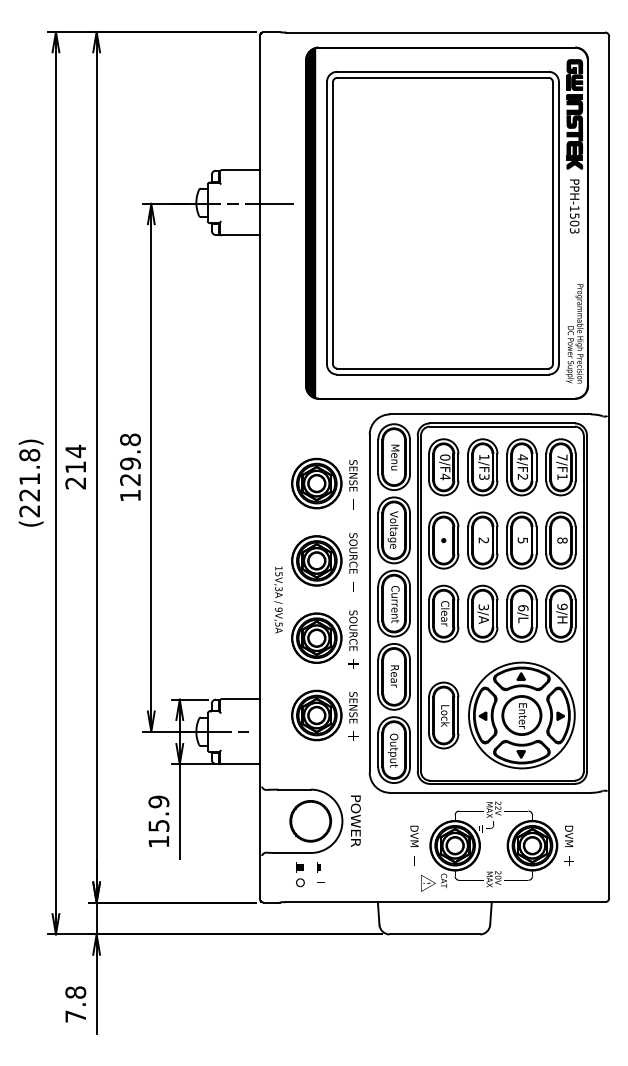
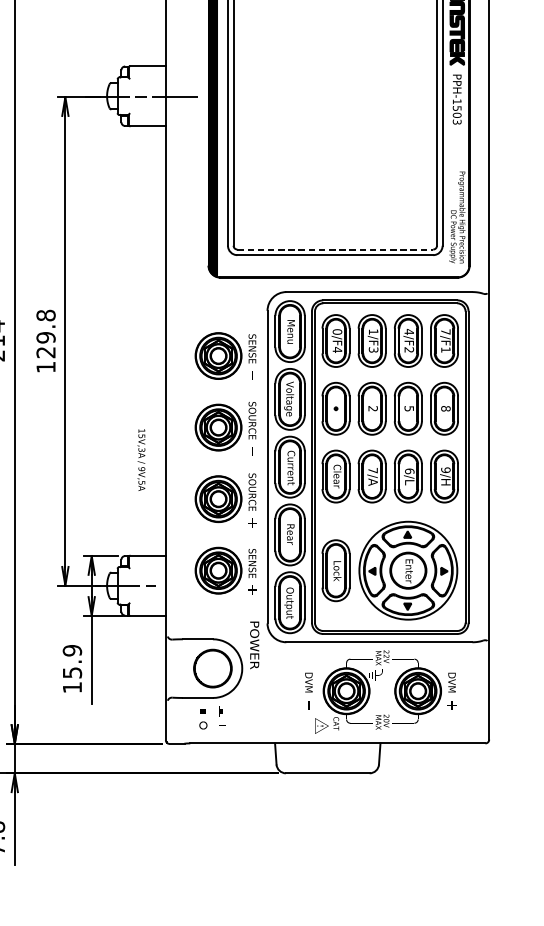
line: (442, 368) -> (334, 249), solid -> dashed
text: (278, 599) -> (141, 459), moved
text: (483, 607) -> (372, 470), 3/A -> 7/A
text: (355, 820) -> (254, 644), moved

